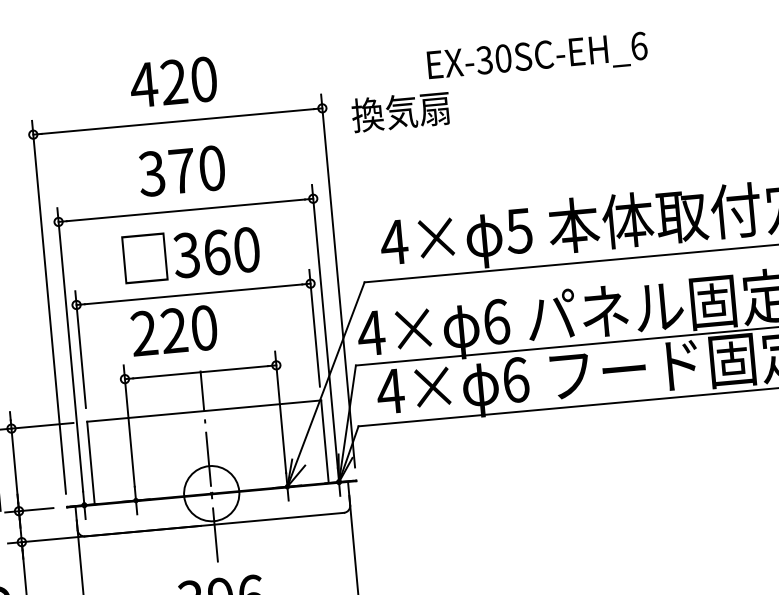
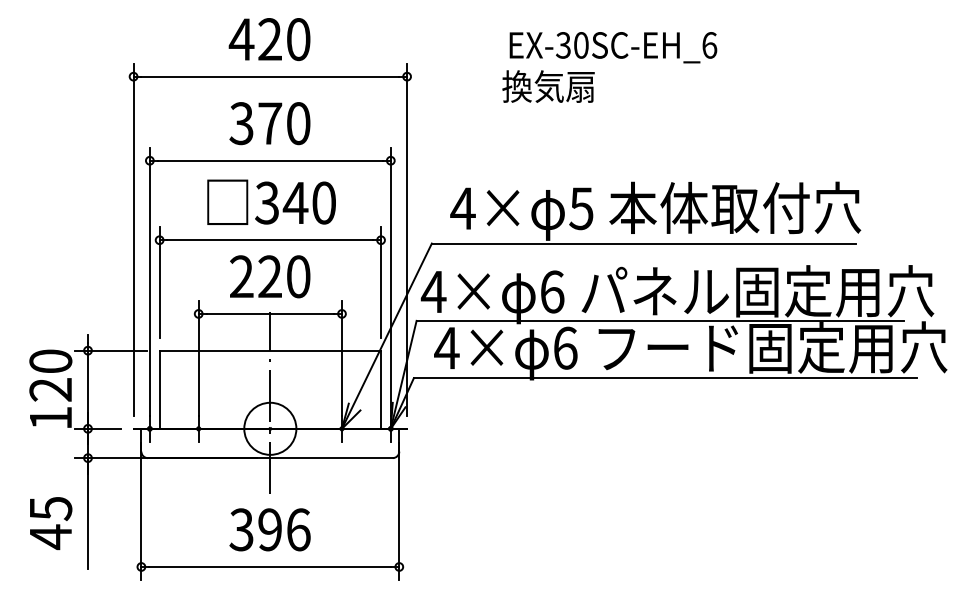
text: (400, 111) -> (548, 86), moved
text: (216, 252) -> (295, 202), 360 -> 340
text: (174, 330) -> (270, 276), moved

